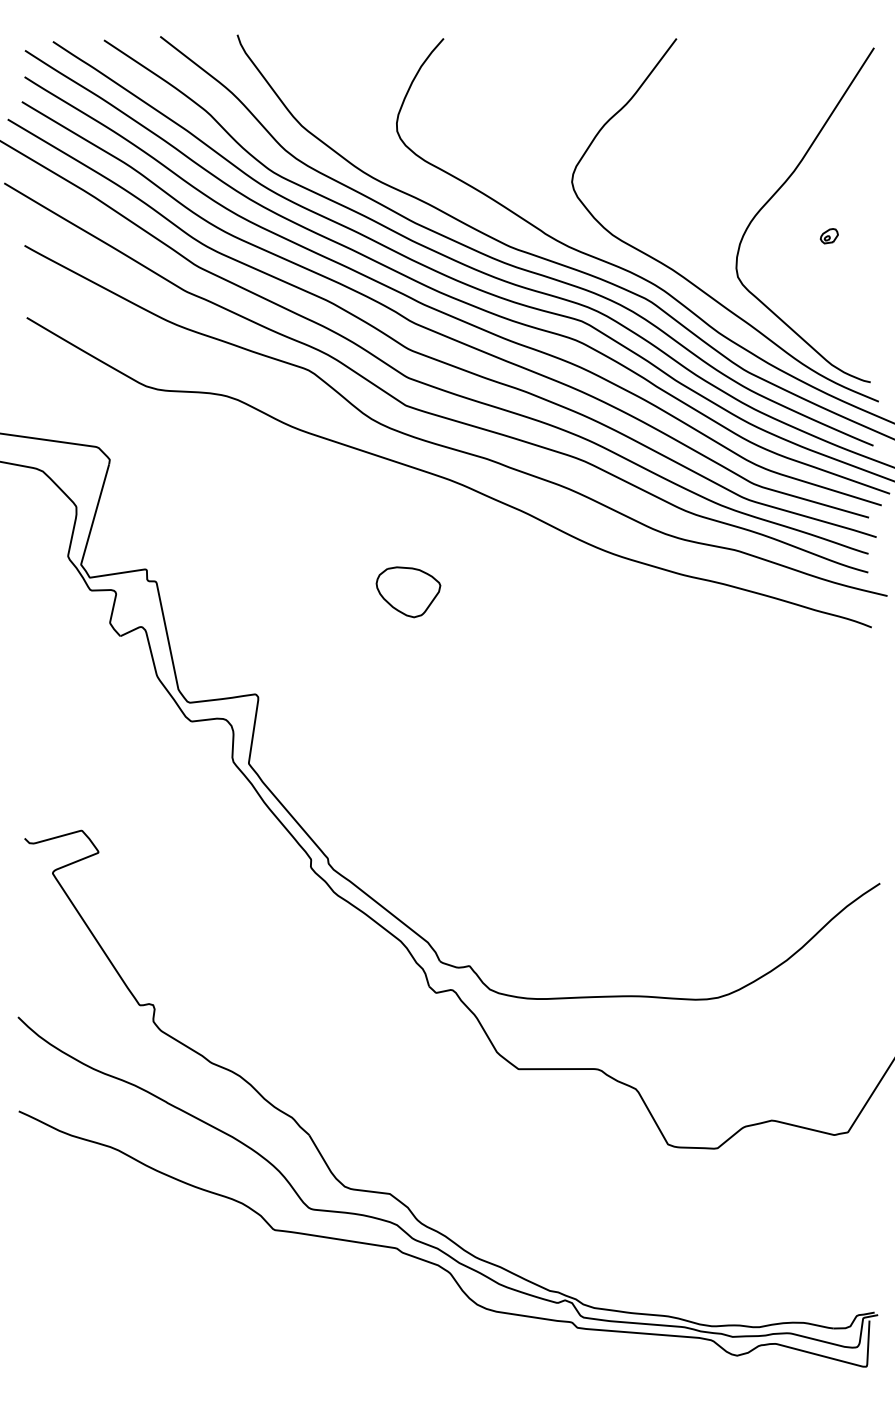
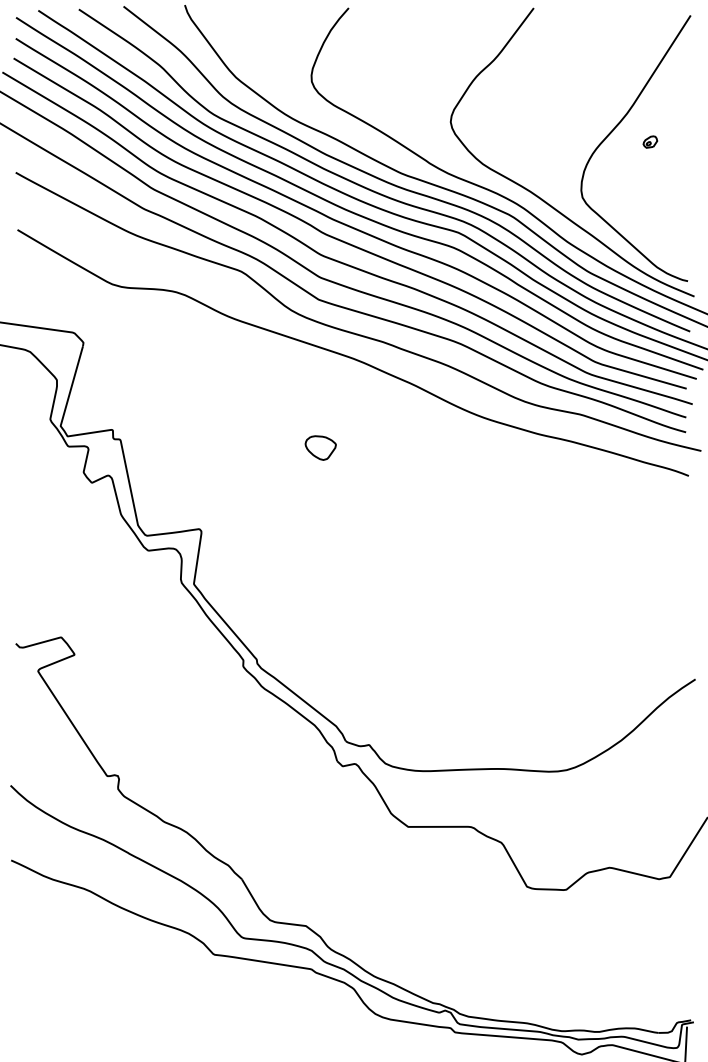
part: (828, 236) -> (649, 142), moved
part: (408, 592) -> (320, 448), size x0.6

